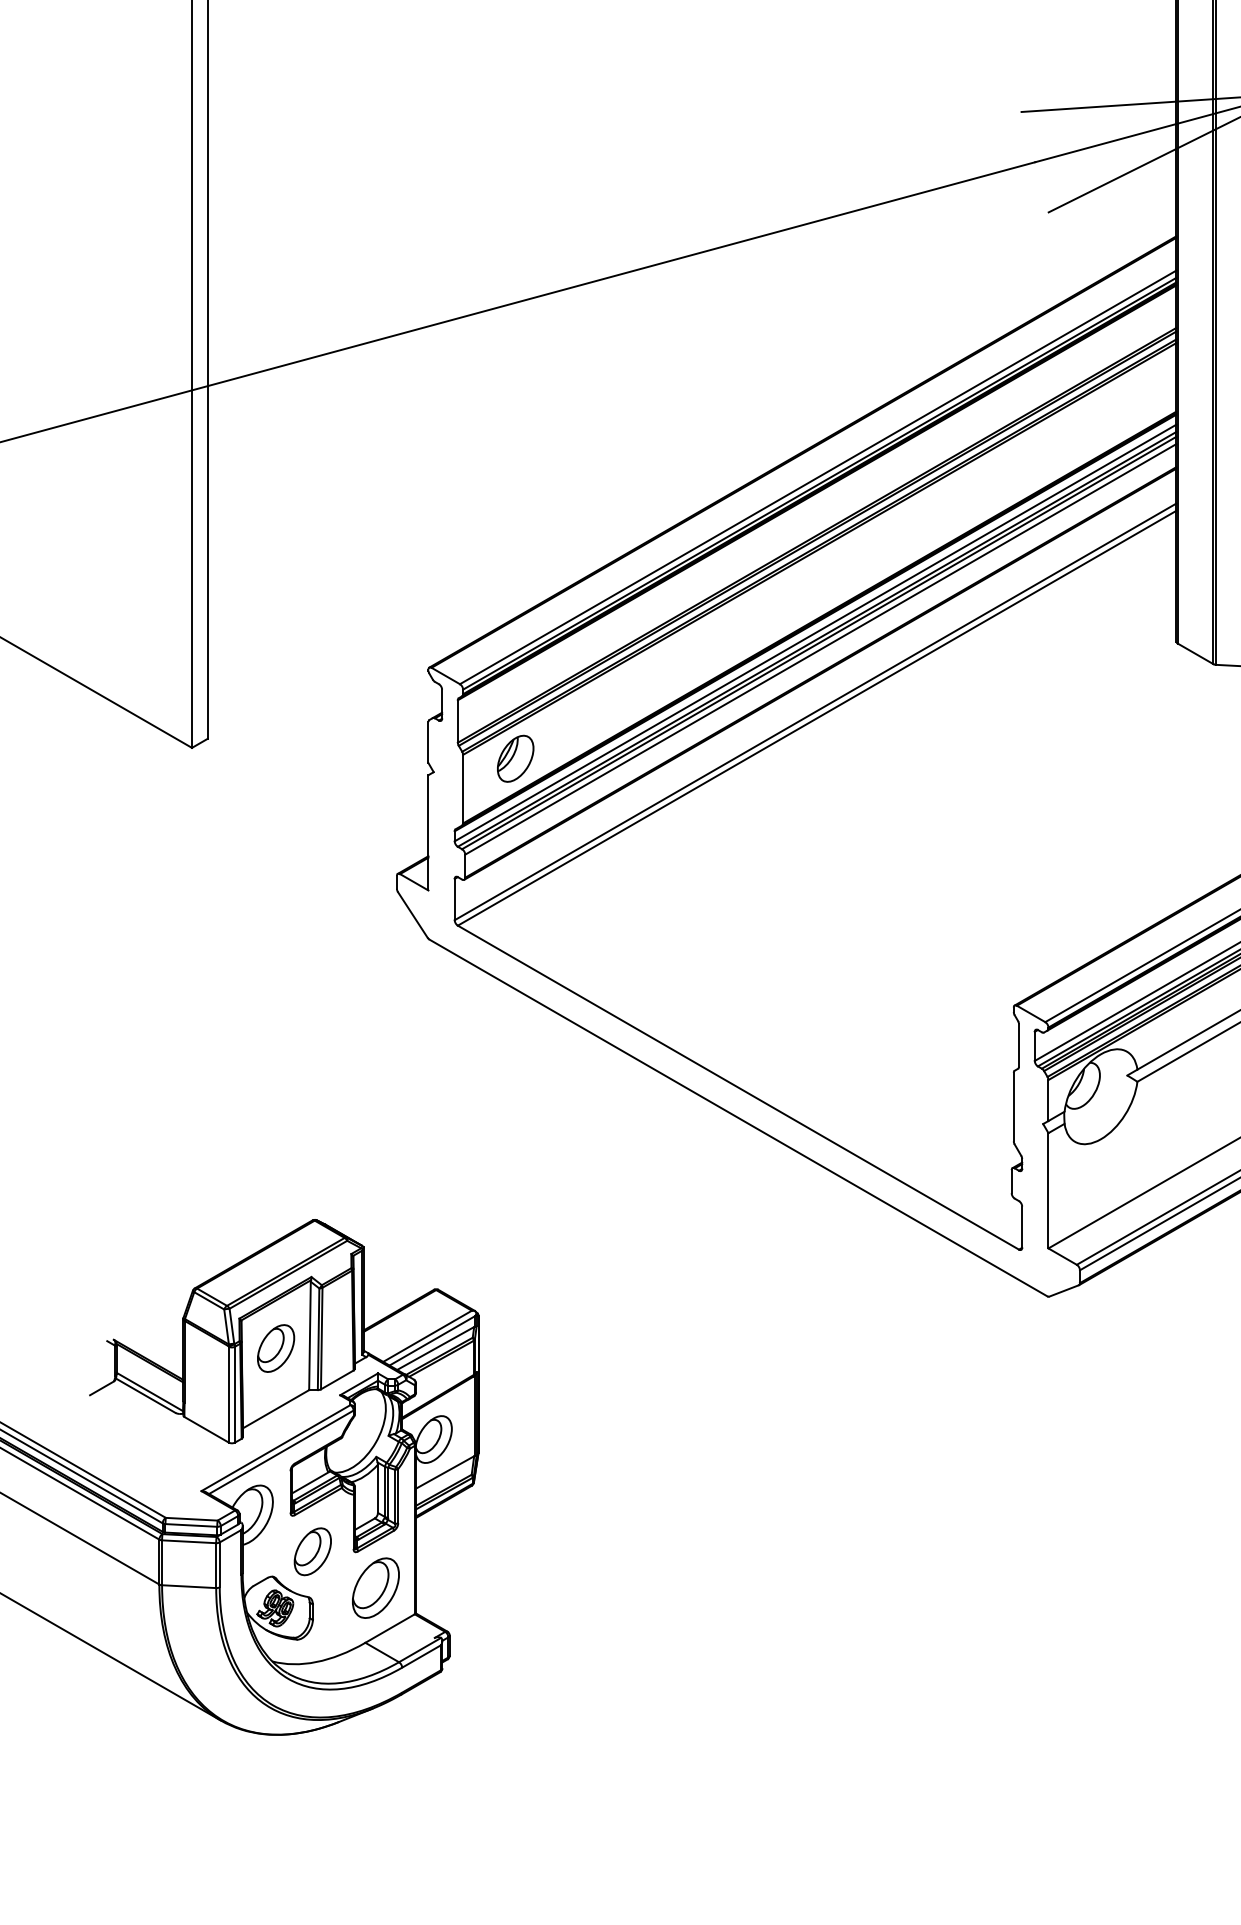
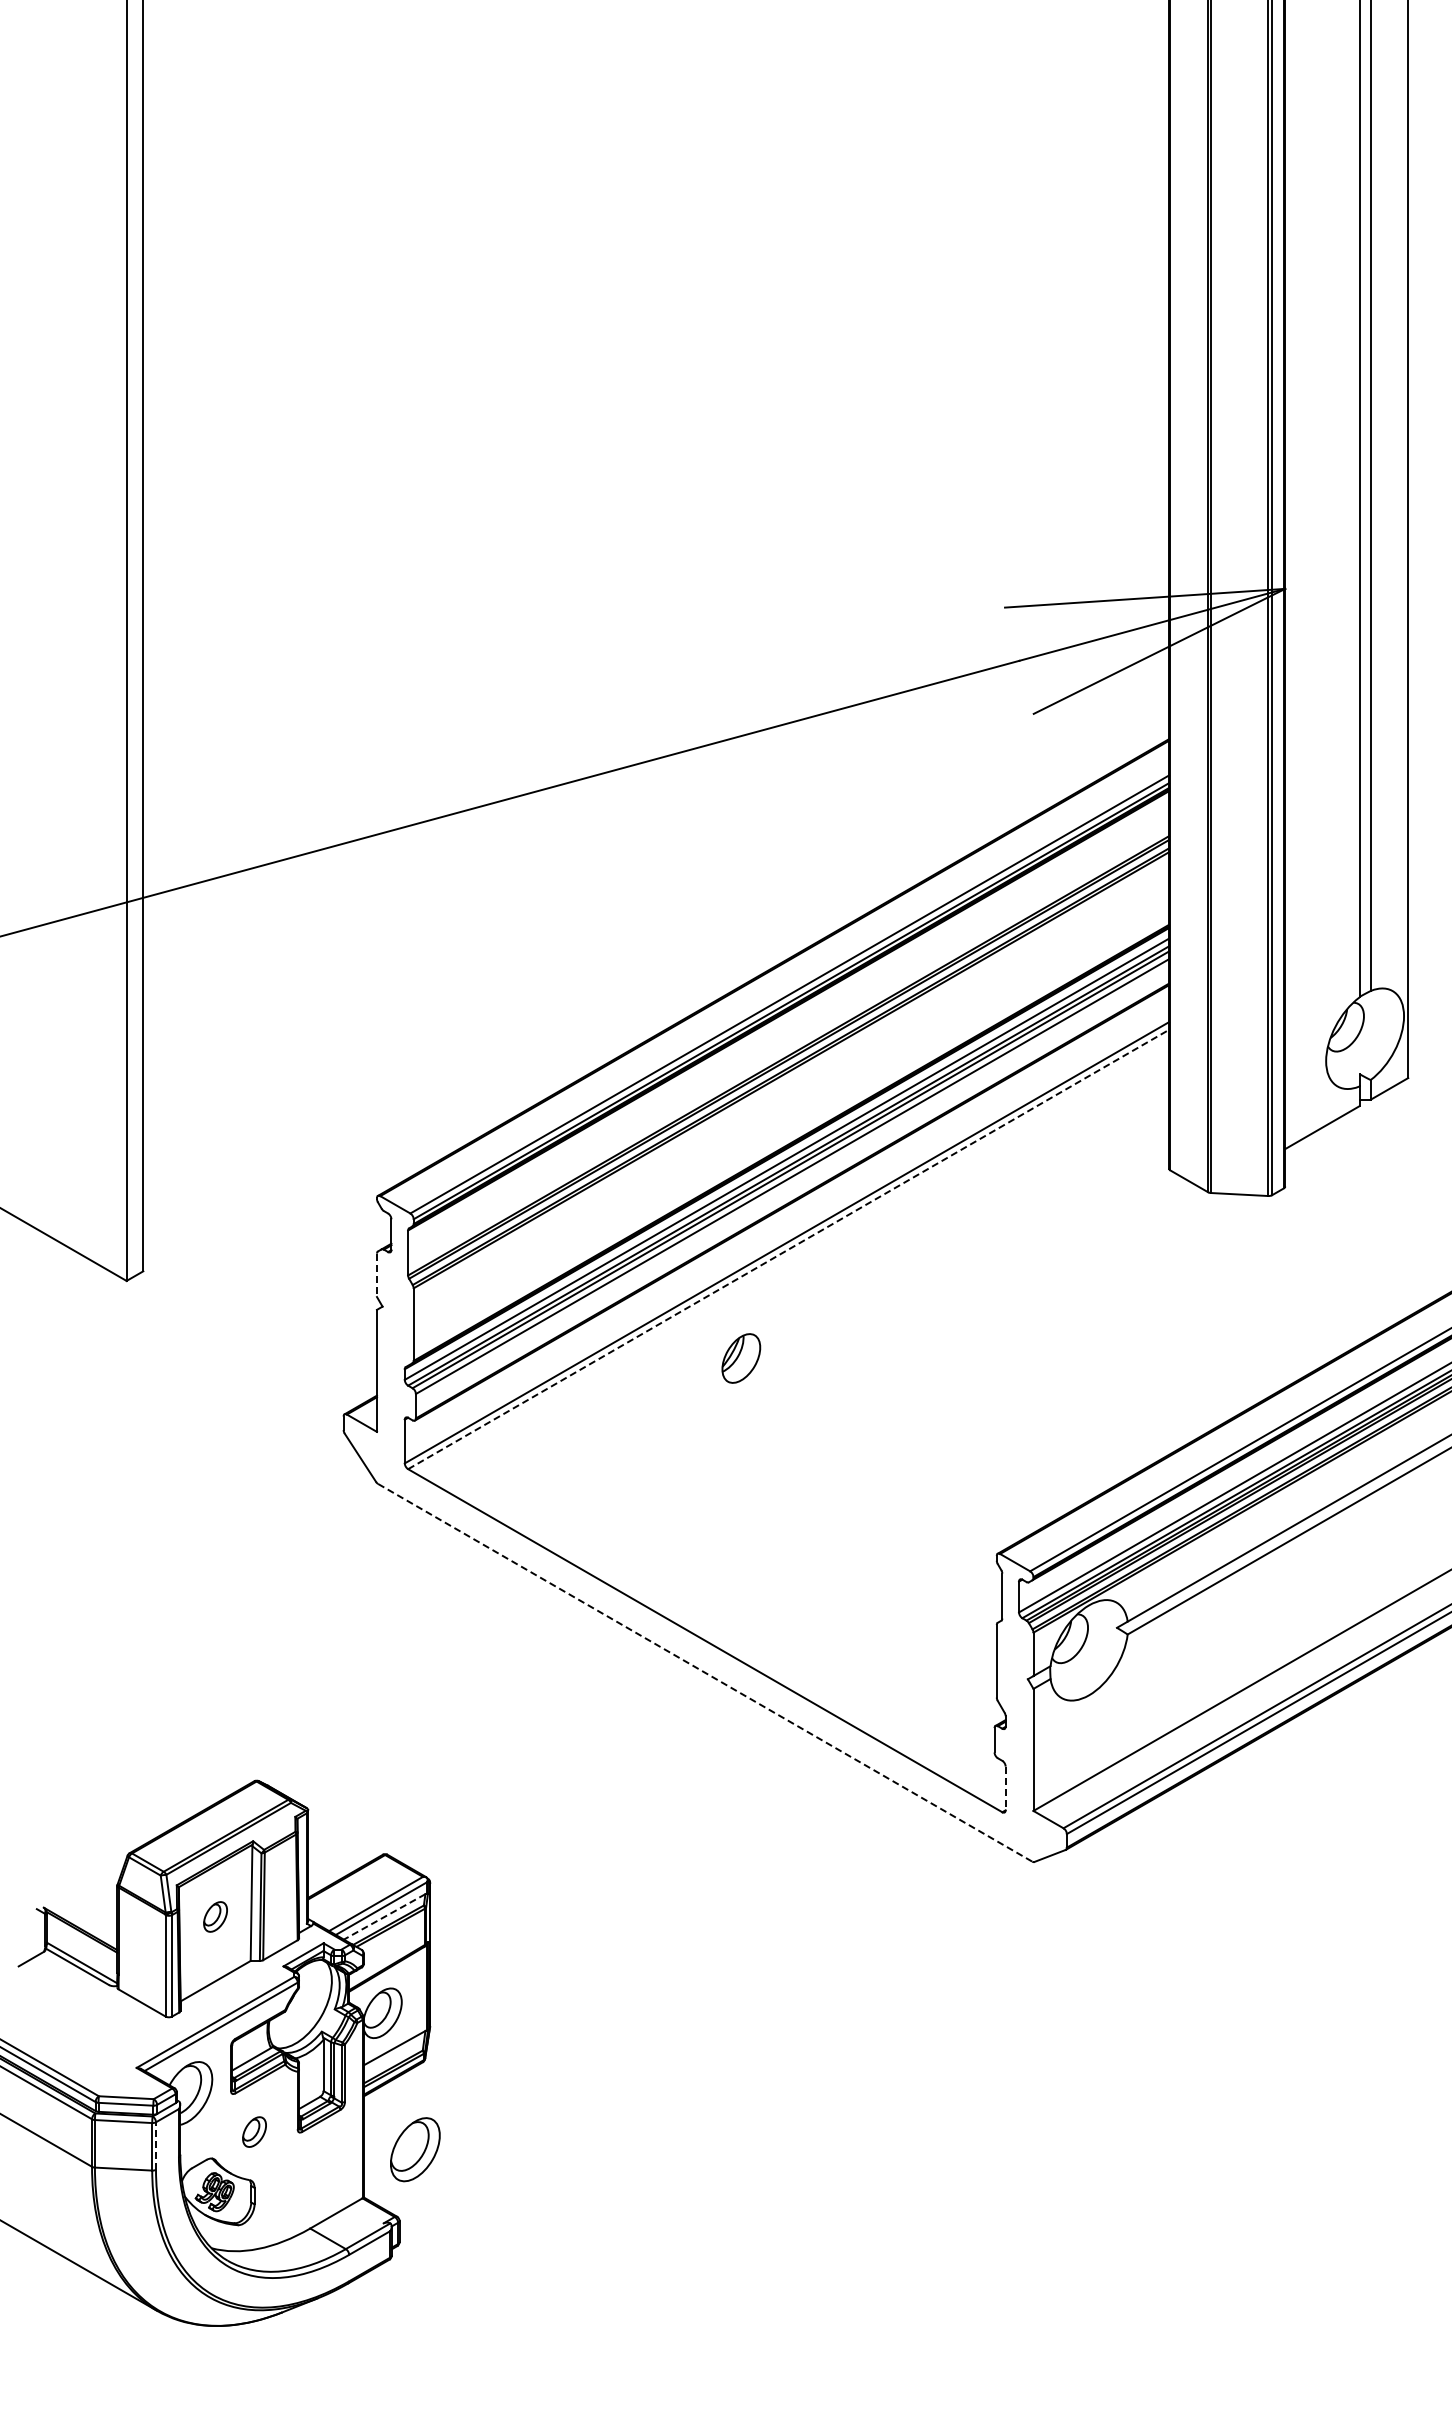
line: (818, 718) -> (789, 1249), solid -> dashed
line: (427, 742) -> (376, 1275), solid -> dashed
part: (515, 758) -> (741, 1358), moved
line: (738, 1117) -> (705, 1672), solid -> dashed
line: (1022, 1227) -> (1005, 1788), solid -> dashed
part: (275, 1348) -> (215, 1916), size x0.6
line: (435, 1348) -> (384, 1916), solid -> dashed
part: (312, 1551) -> (254, 2131), size x0.6
line: (220, 1565) -> (156, 2146), solid -> dashed
part: (376, 1587) -> (415, 2149), moved

